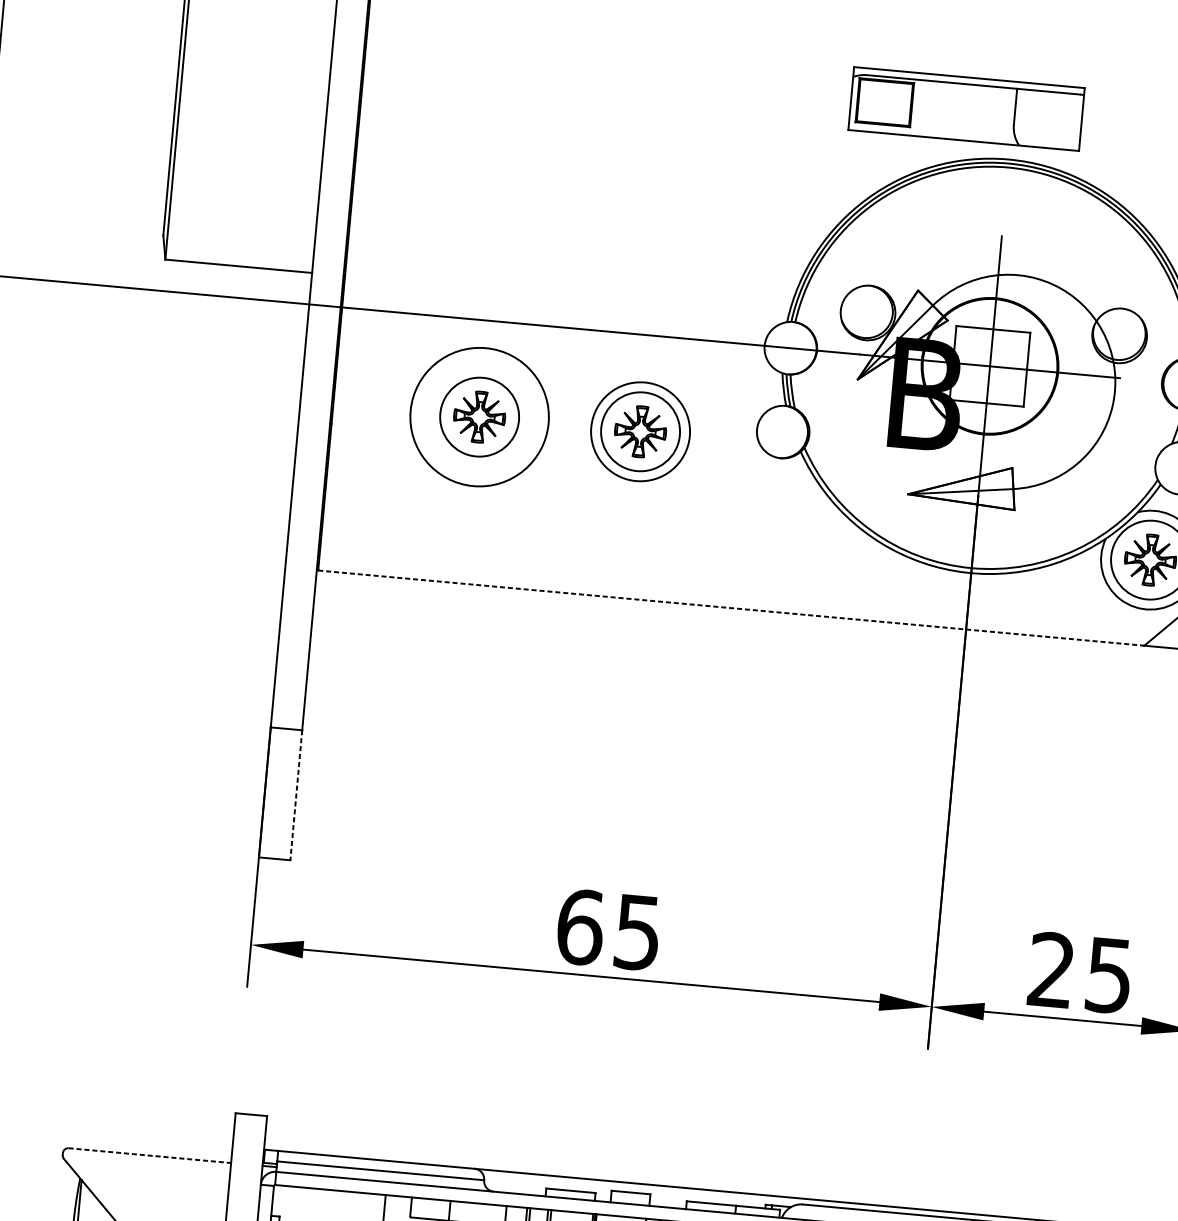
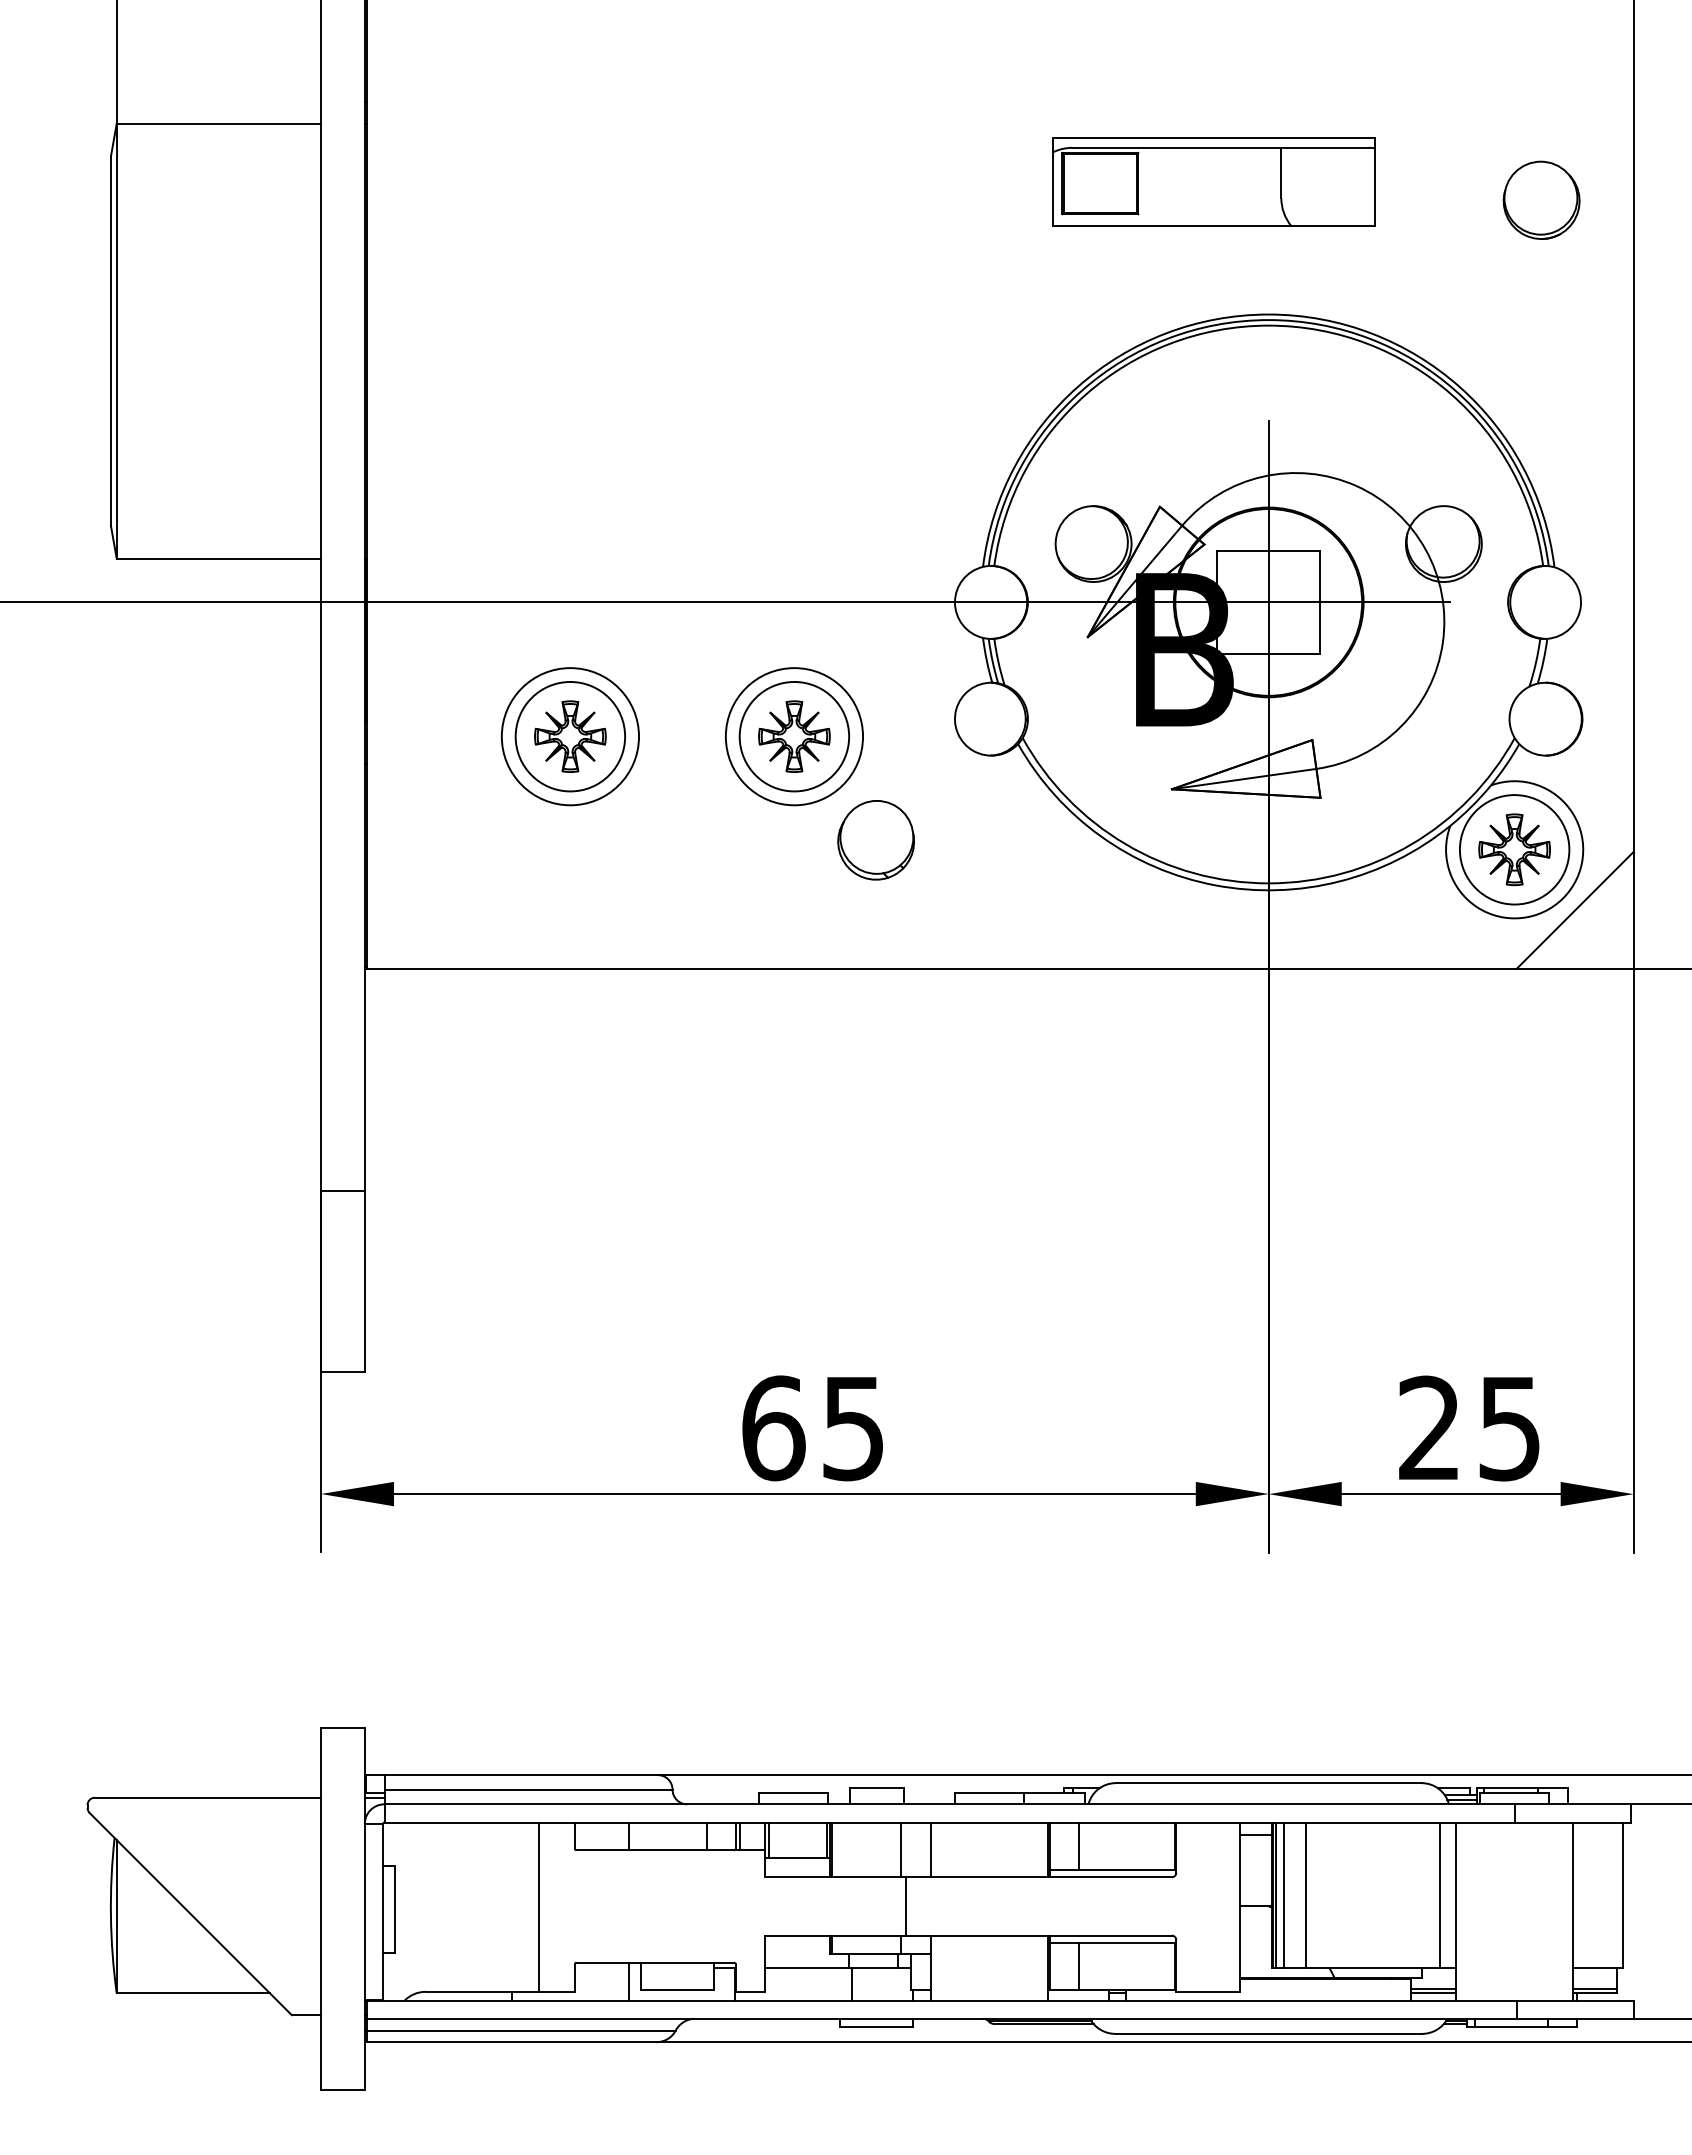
part: (966, 108) -> (1213, 181), moved
circle: (479, 417) -> (570, 736), size x0.71
part: (692, 511) -> (875, 840), added
line: (731, 607) -> (942, 968), dashed -> solid
line: (296, 795) -> (364, 1282), dashed -> solid
line: (150, 1155) -> (208, 1797), dashed -> solid

